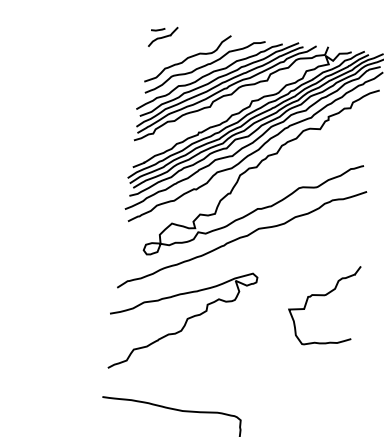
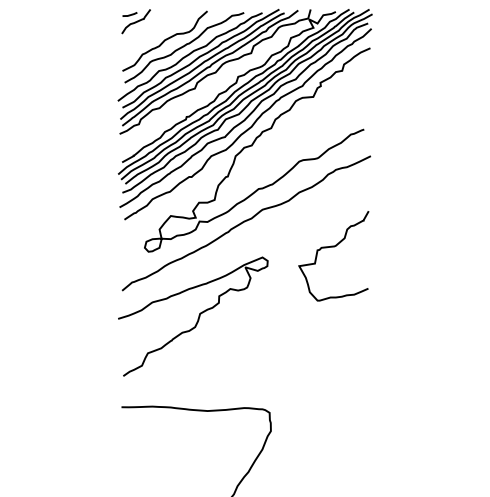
curve: (323, 296) -> (333, 247), moved

